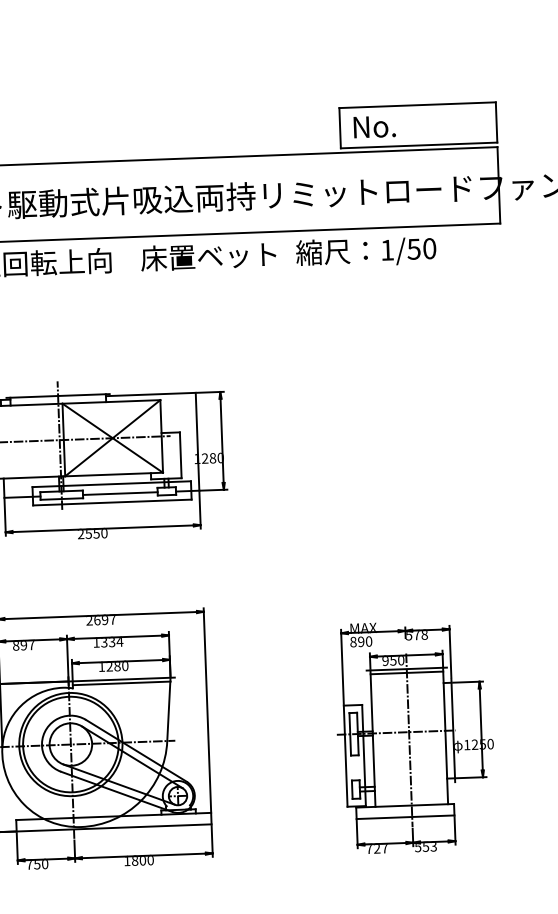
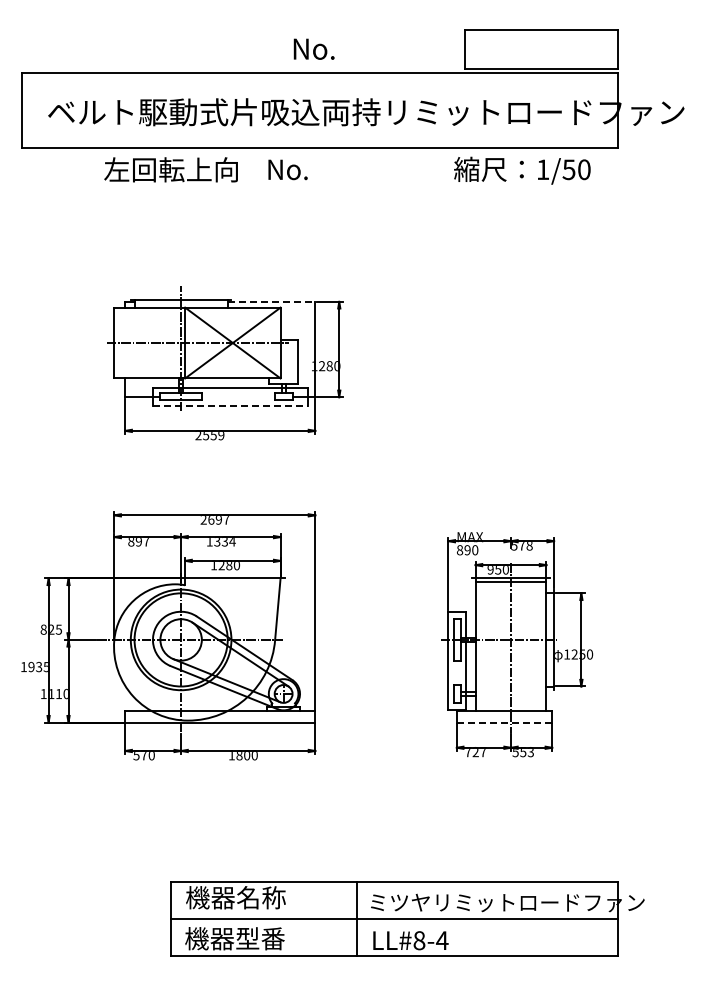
text: (374, 126) -> (313, 48), moved
text: (366, 251) -> (522, 170), moved
text: (208, 255) -> (332, 168), 床置ベット -> No.
line: (150, 394) -> (271, 301), solid -> dashed
line: (119, 493) -> (237, 397), removed
line: (112, 502) -> (230, 405), solid -> dashed
text: (104, 534) -> (221, 436), 2550 -> 2559
line: (121, 683) -> (232, 582), removed
line: (405, 817) -> (504, 722), solid -> dashed
text: (33, 865) -> (140, 756), 750 -> 570

